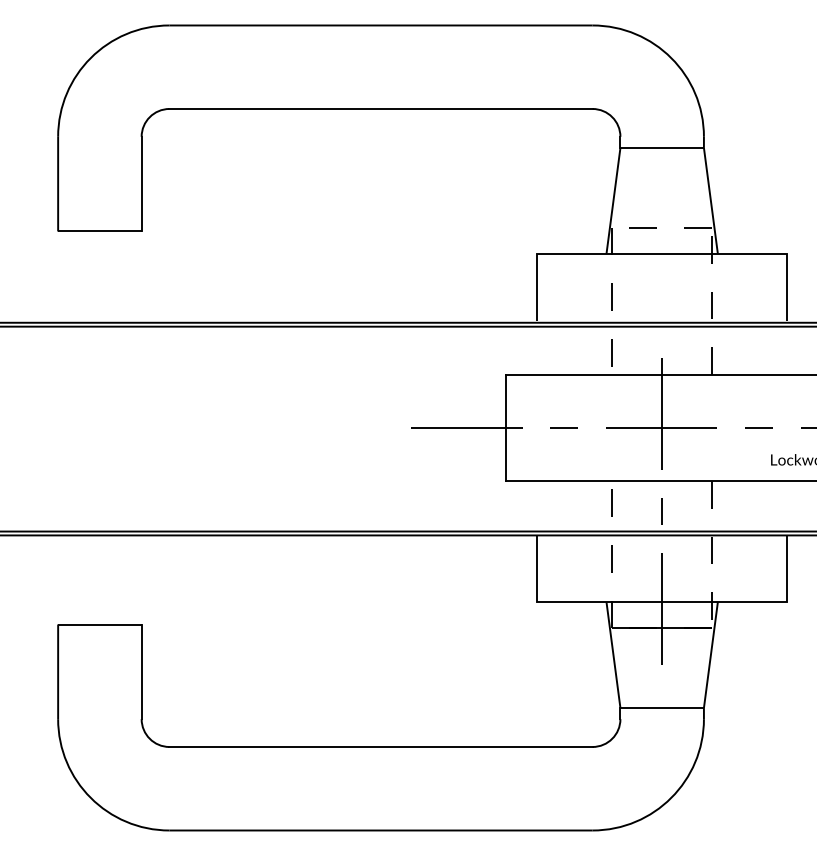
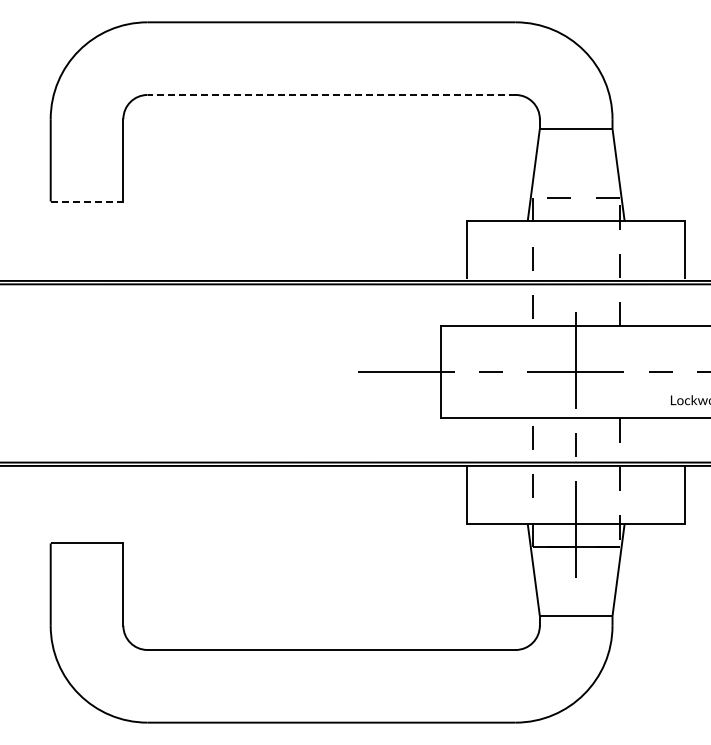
line: (380, 108) -> (331, 94), solid -> dashed
line: (100, 231) -> (87, 201), solid -> dashed

